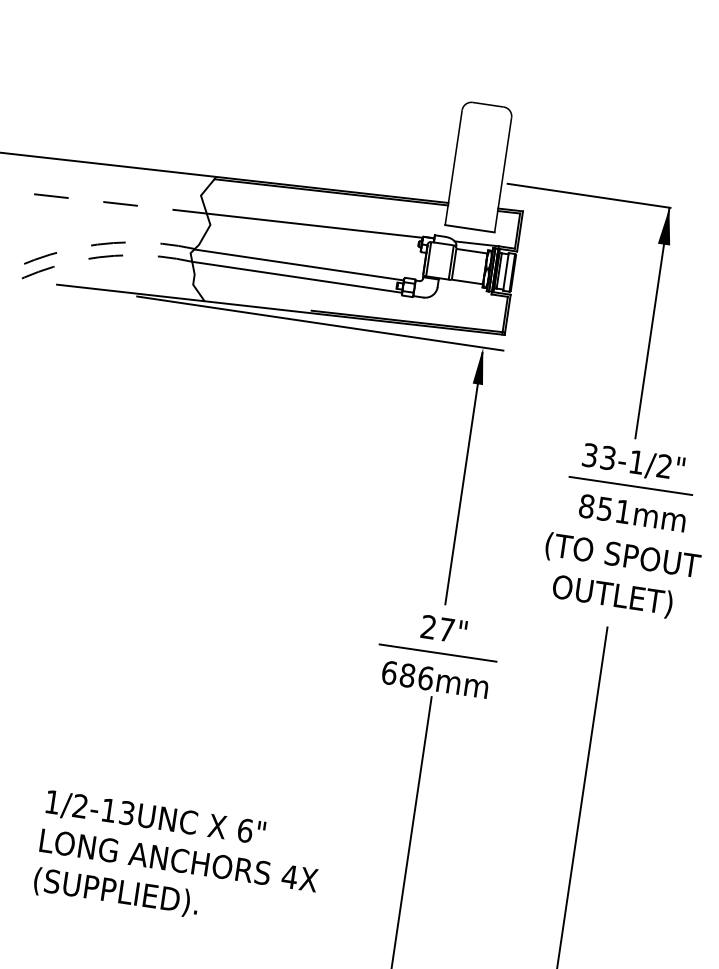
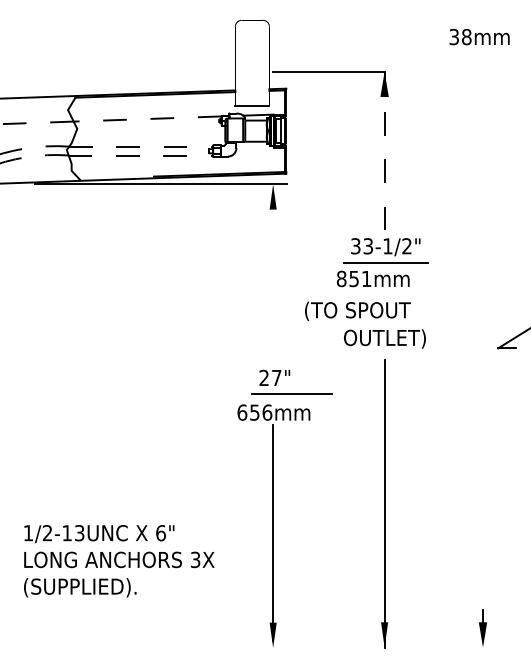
line: (314, 226) -> (147, 119), solid -> dashed
line: (299, 265) -> (141, 147), solid -> dashed
line: (298, 277) -> (141, 155), solid -> dashed
line: (652, 322) -> (384, 150), solid -> dashed
line: (464, 478) -> (273, 274), removed
text: (631, 512) -> (372, 278), moved
text: (622, 557) -> (357, 311), moved
line: (437, 651) -> (291, 393), moved
text: (407, 675) -> (254, 412), 686mm -> 656mm
text: (289, 876) -> (195, 559), 4X -> 3X

